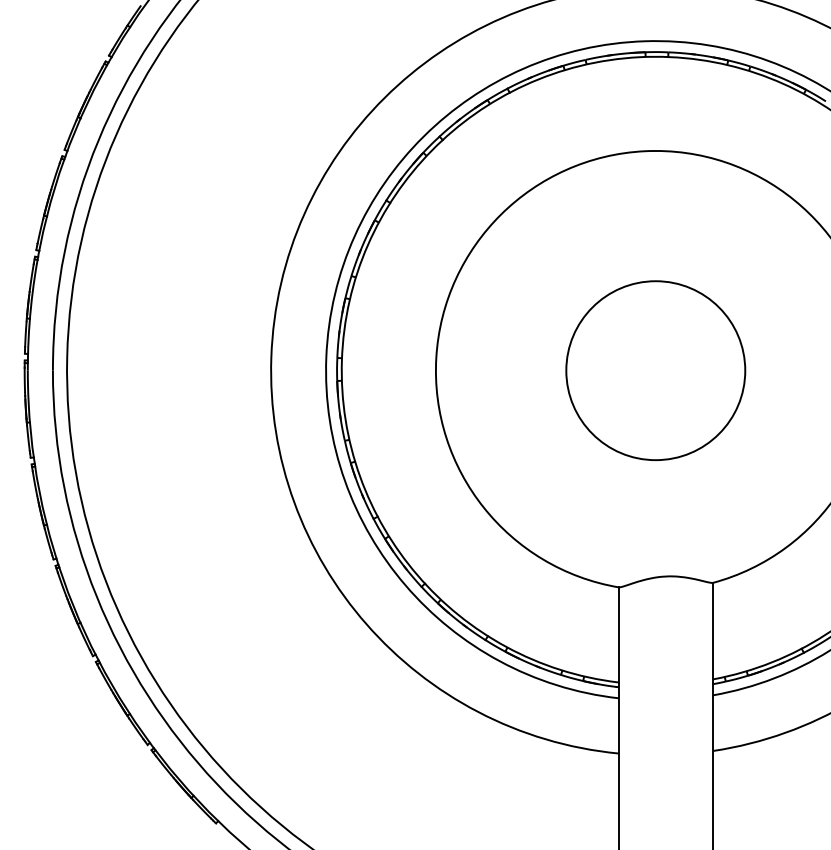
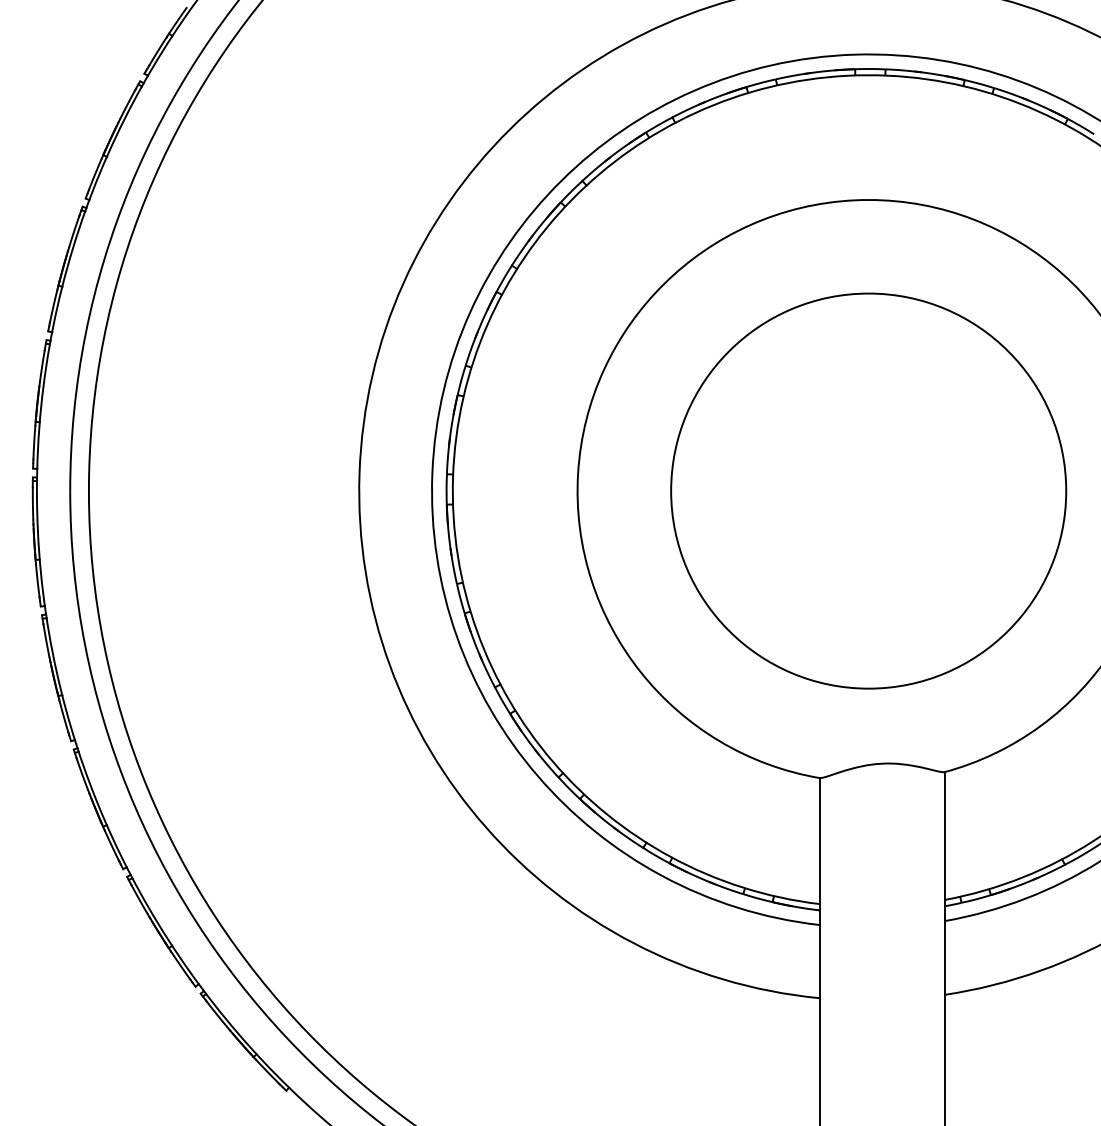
circle: (655, 370) -> (868, 490), size x1.67

